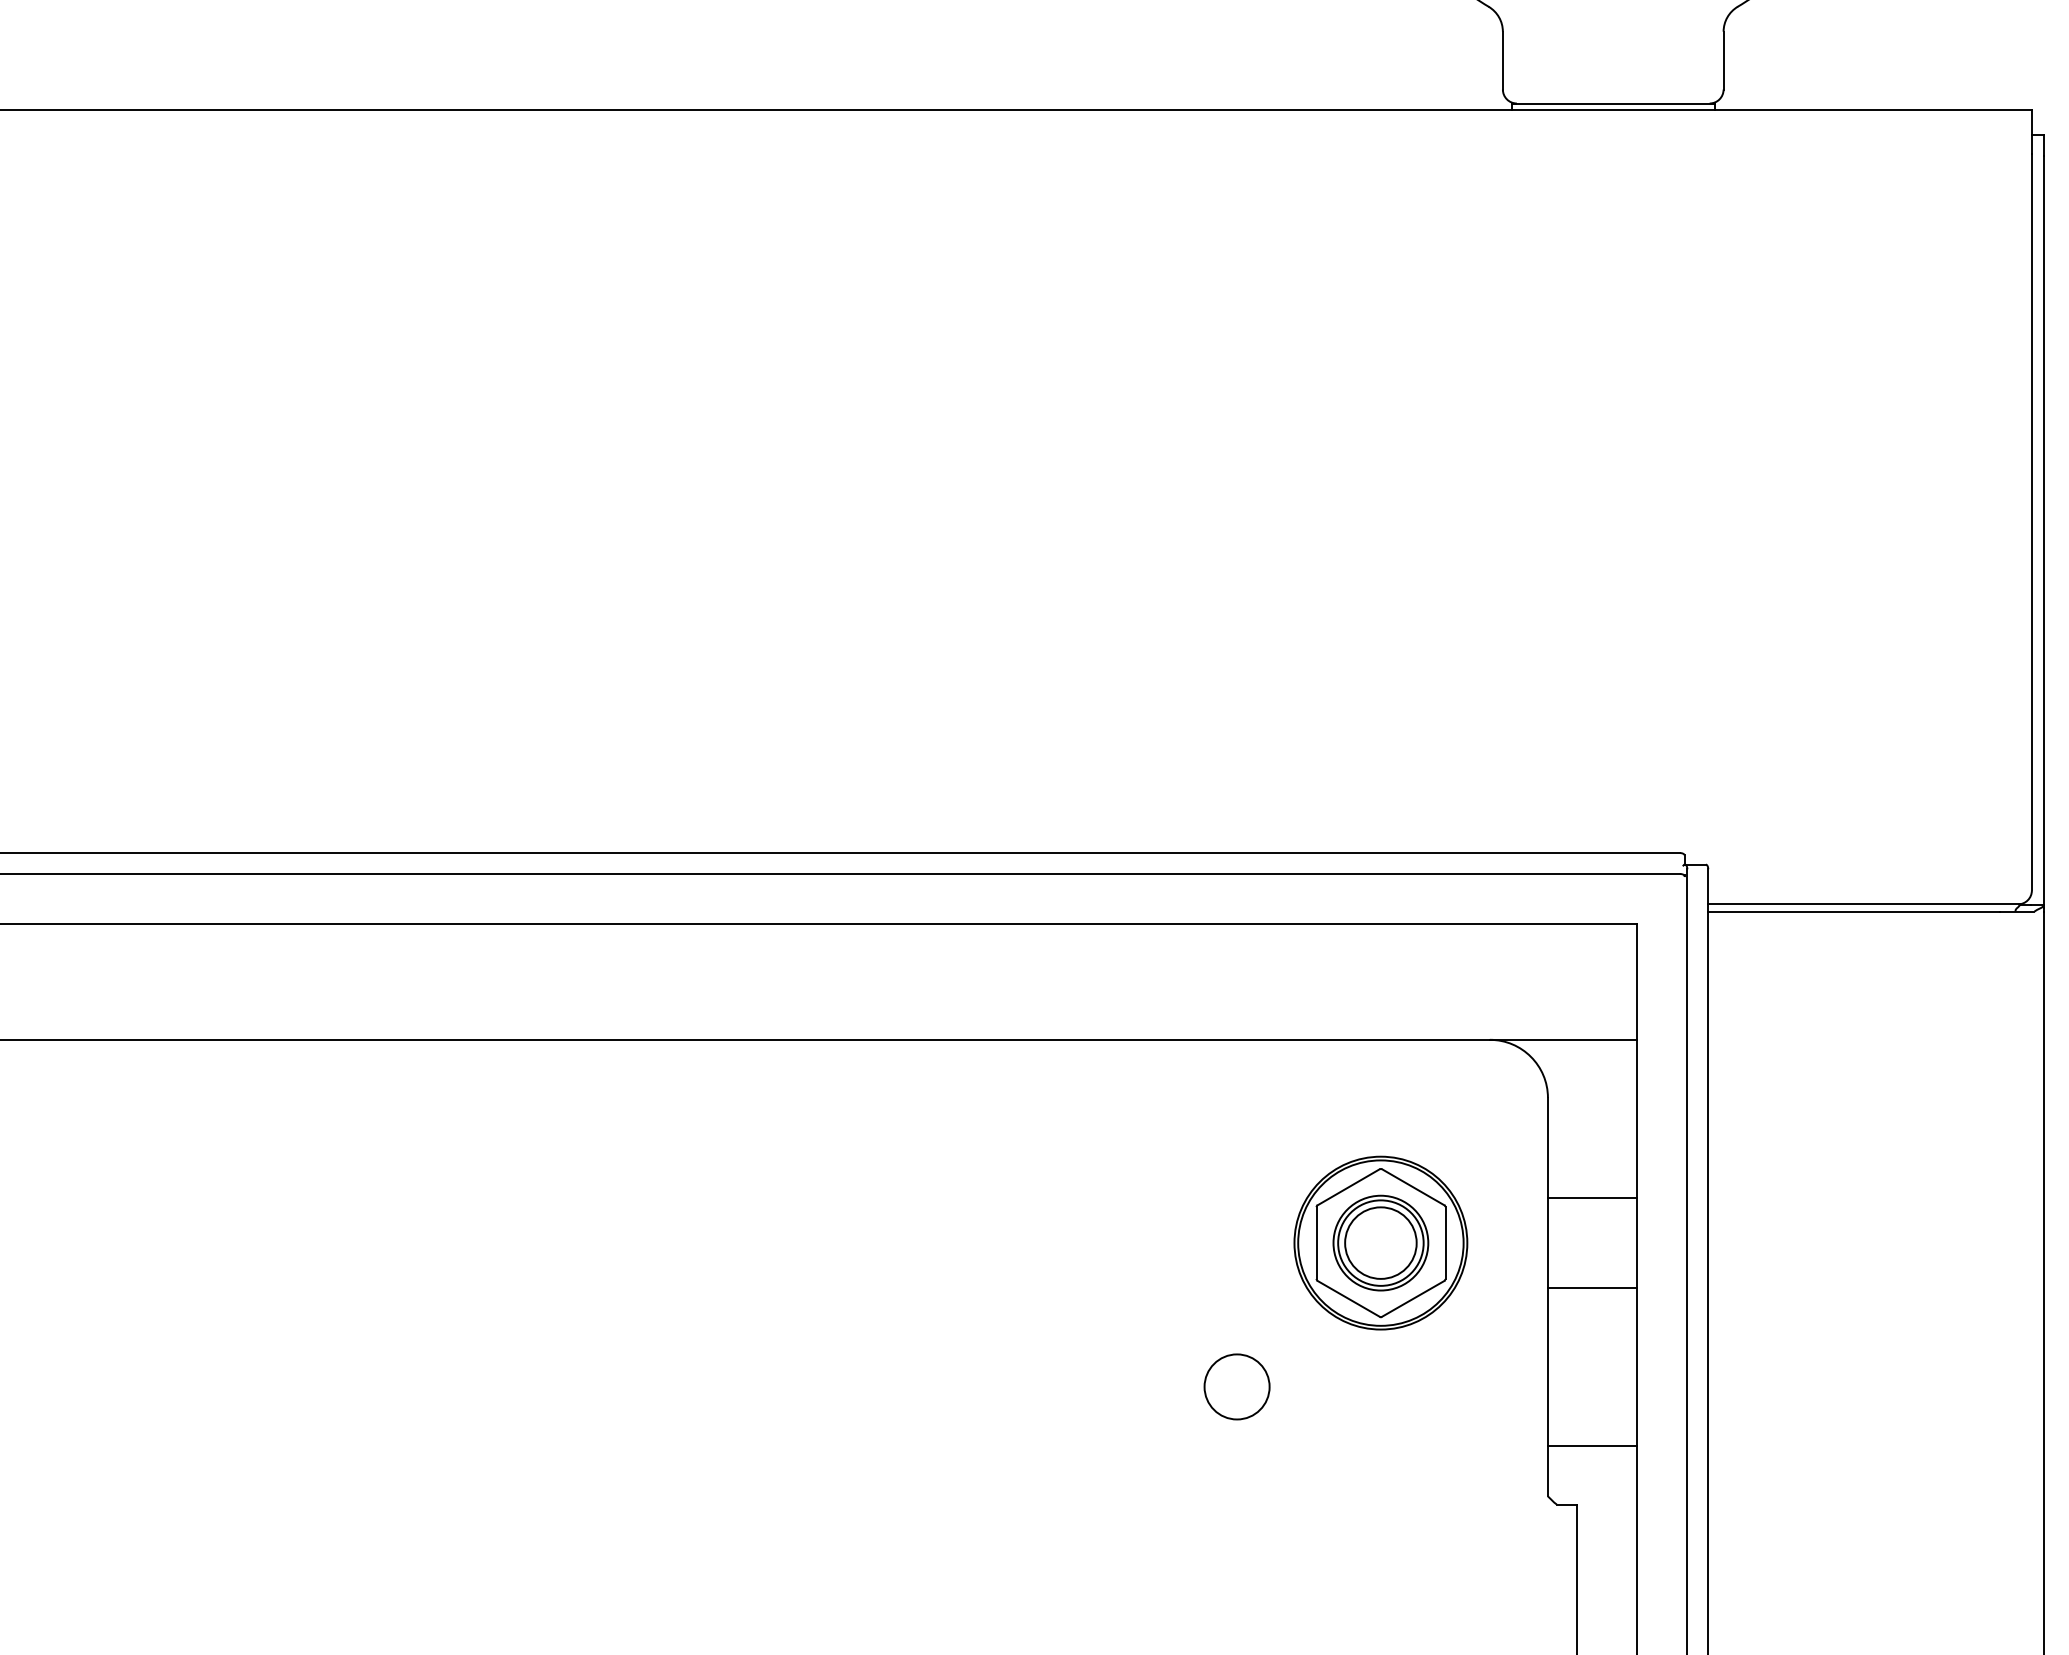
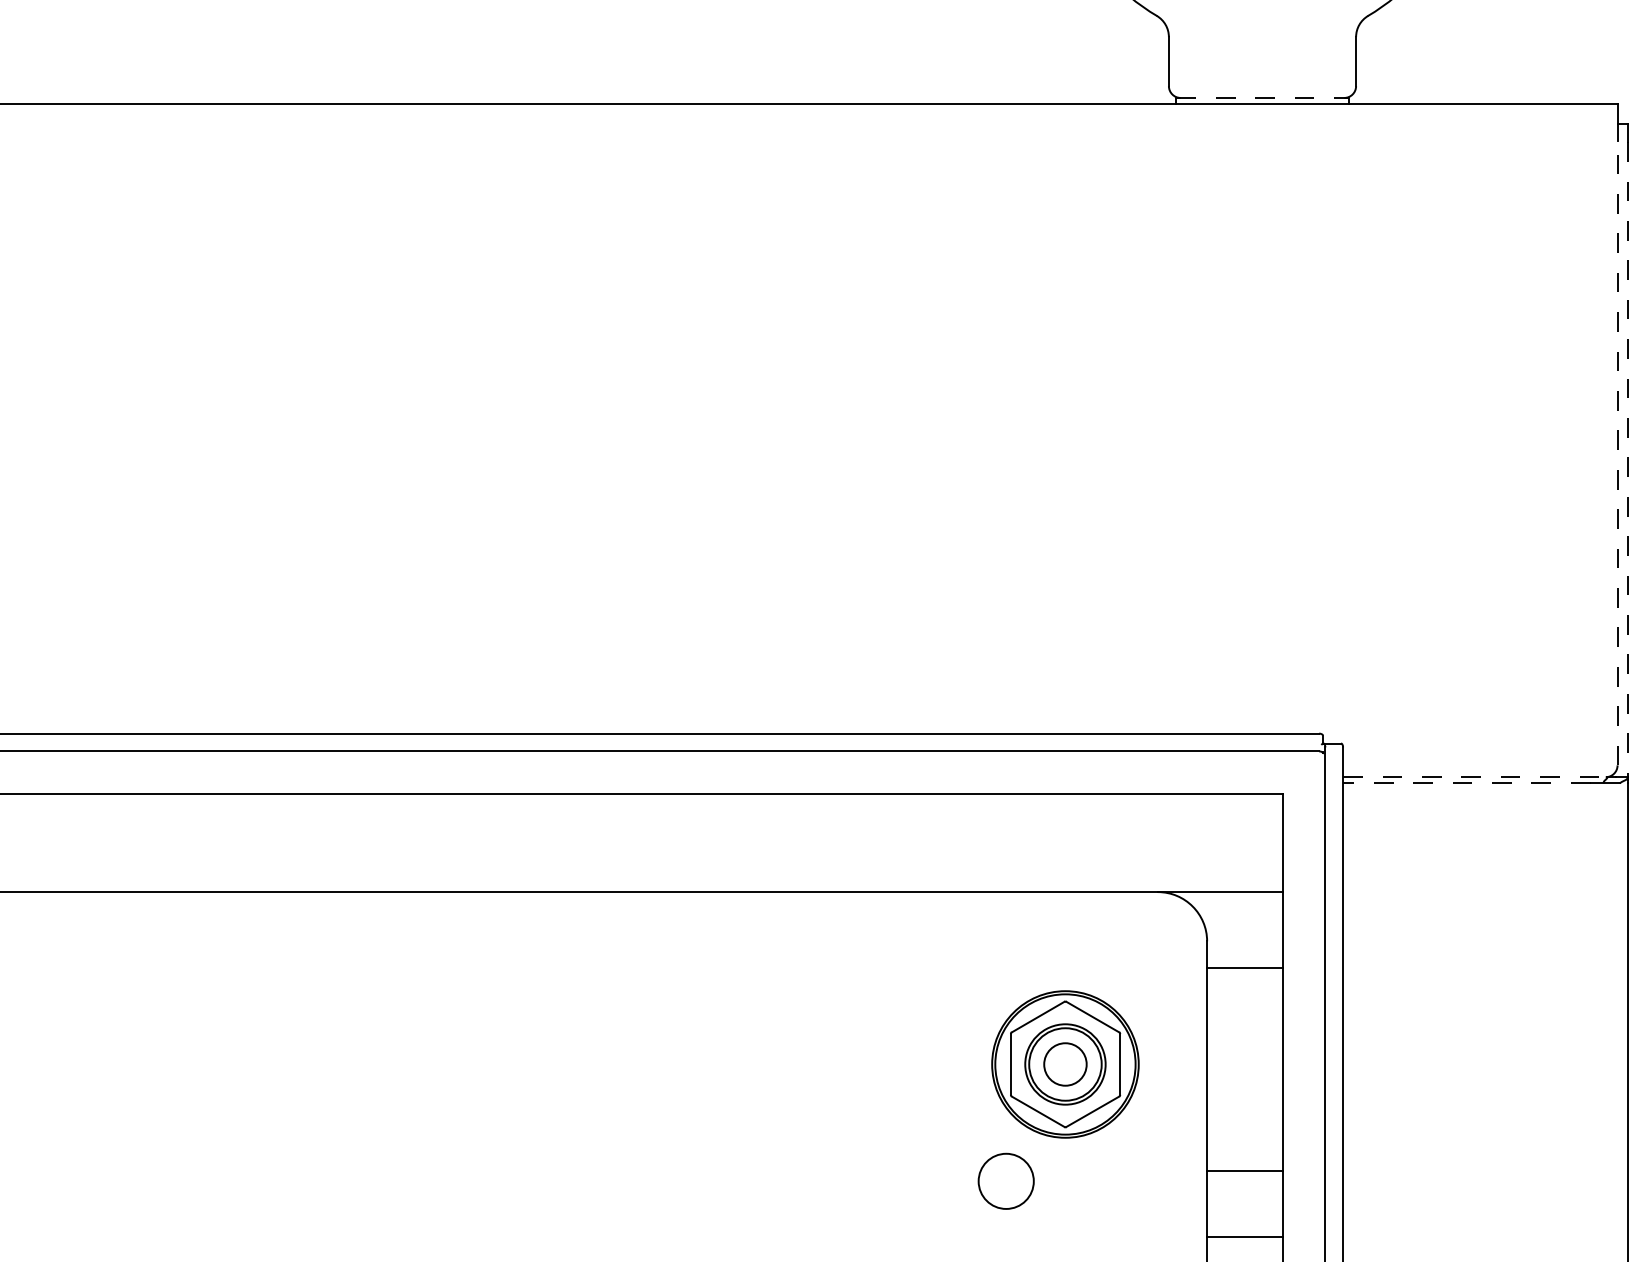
line: (1613, 103) -> (1262, 97), solid -> dashed
line: (2031, 521) -> (1617, 452), solid -> dashed
line: (2044, 530) -> (1628, 460), solid -> dashed
line: (1863, 904) -> (1474, 777), solid -> dashed
line: (1854, 911) -> (1467, 783), solid -> dashed
line: (1592, 1197) -> (1244, 967), moved
circle: (1380, 1242) -> (1065, 1063), size x0.7
line: (1592, 1288) -> (1244, 1170), moved
circle: (1236, 1386) -> (1005, 1180), moved

